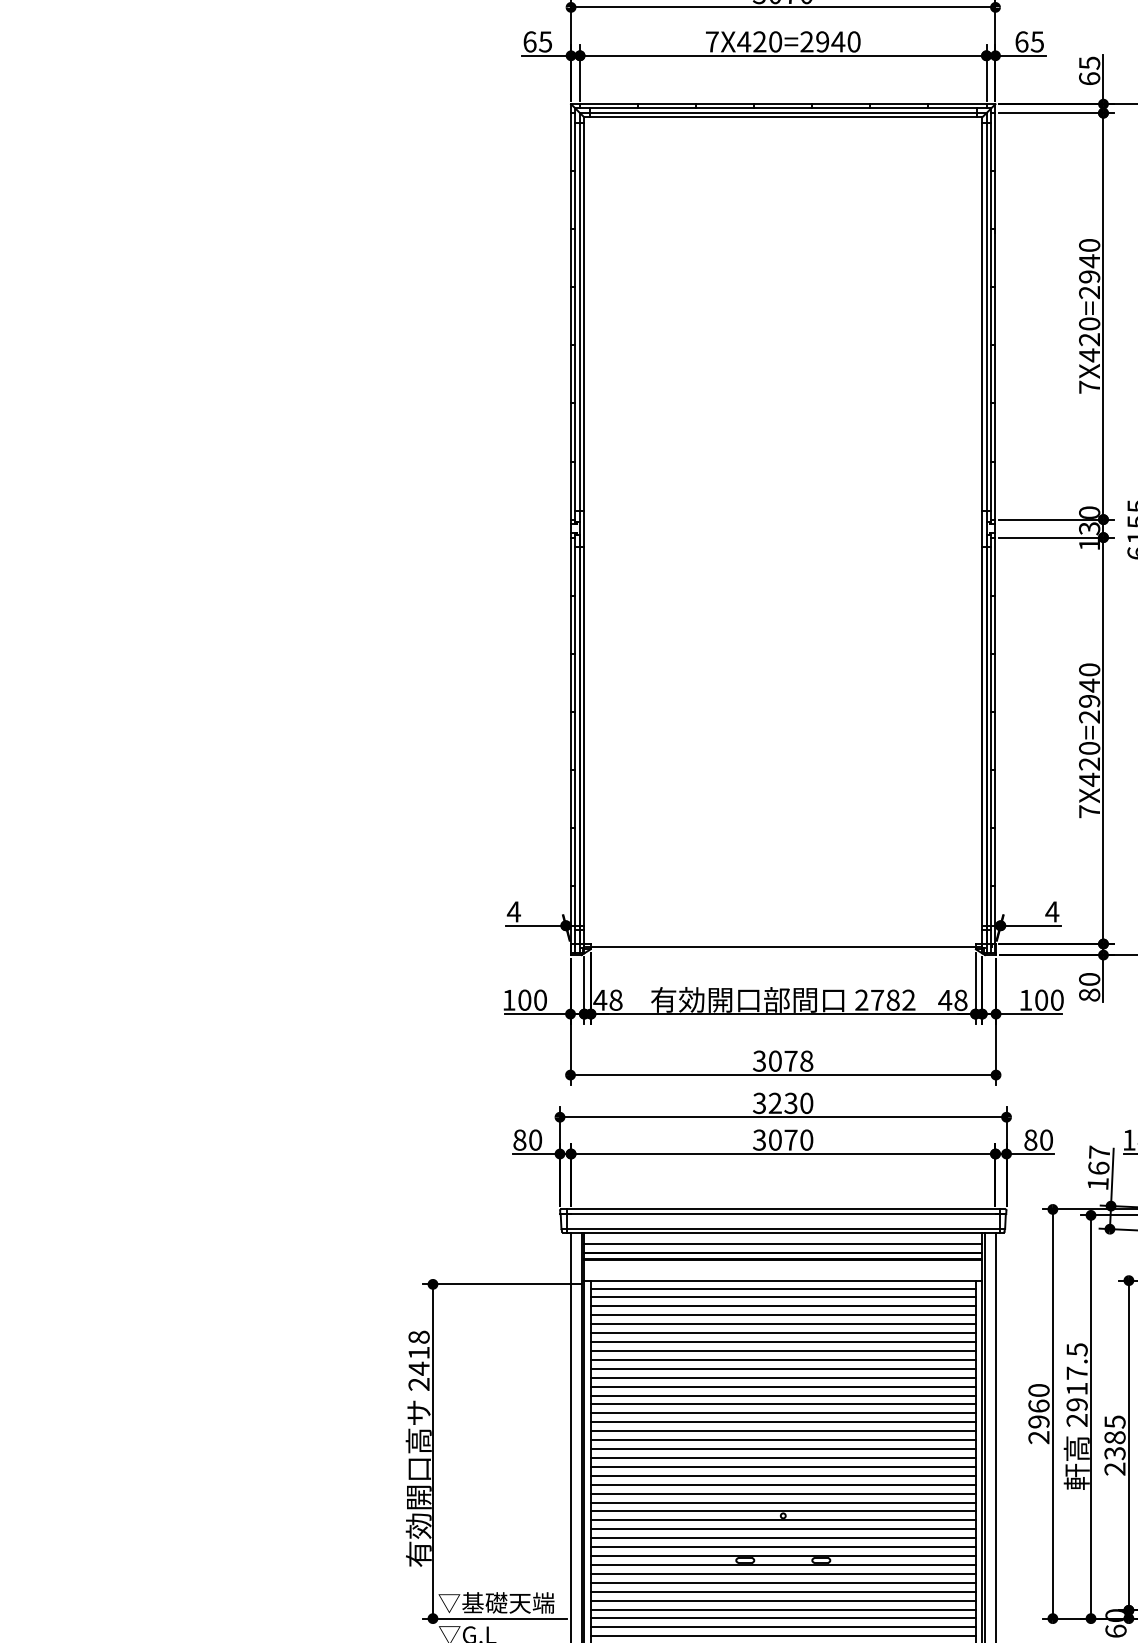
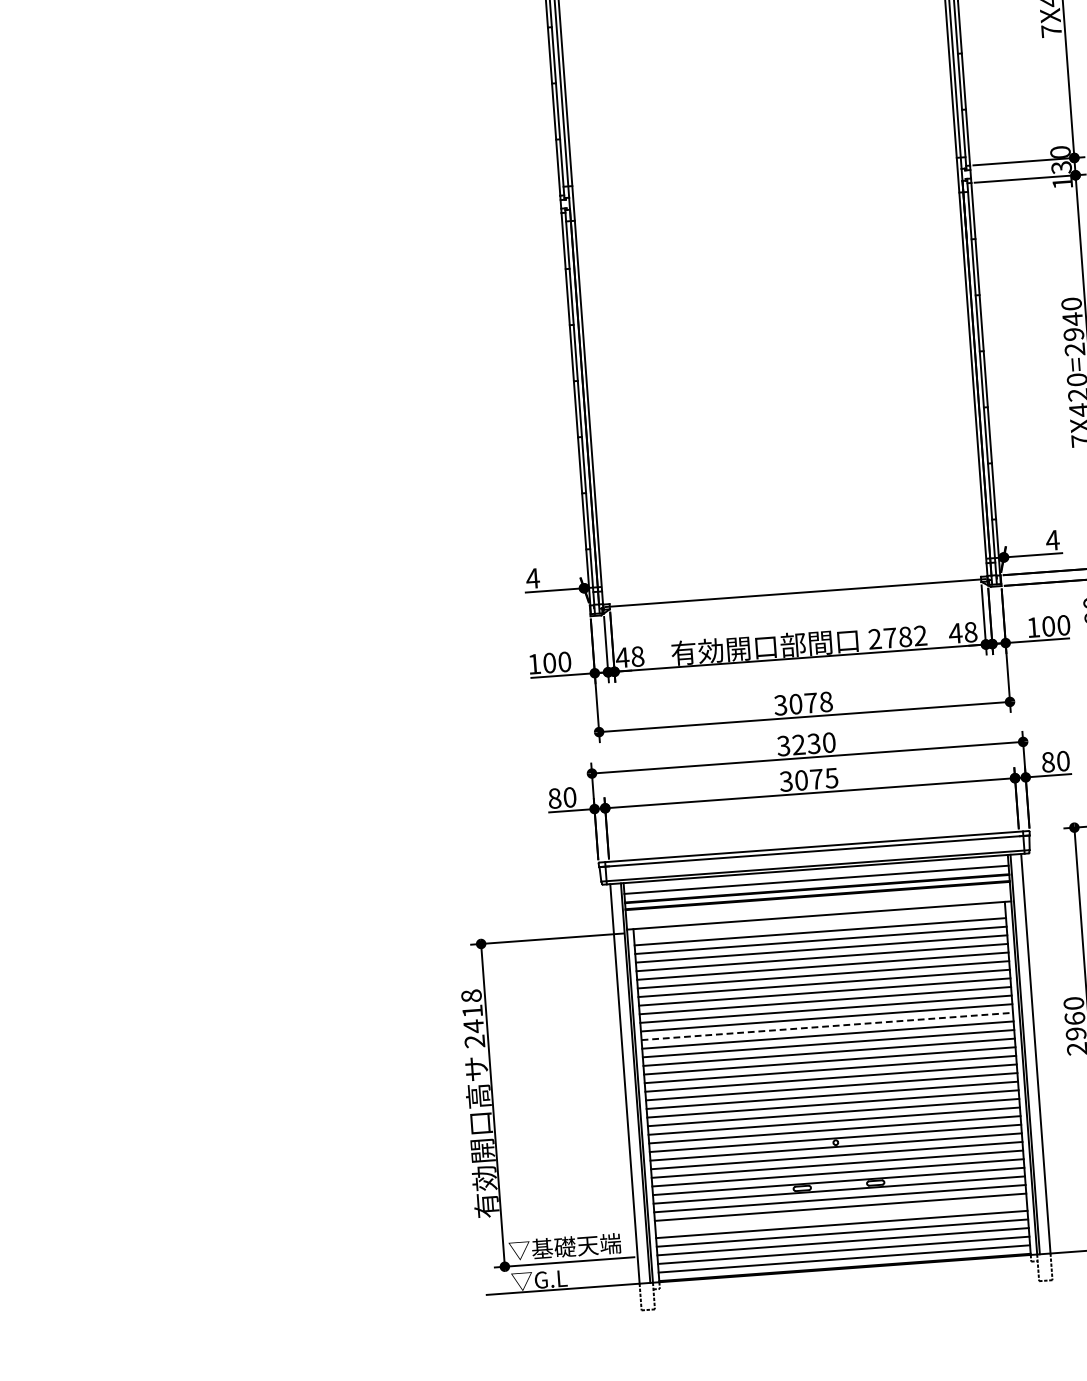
text: (806, 1139) -> (831, 777), 3070 -> 3075
line: (782, 1288) -> (818, 923), removed
line: (783, 1395) -> (827, 1026), solid -> dashed
line: (782, 1591) -> (840, 1215), removed

